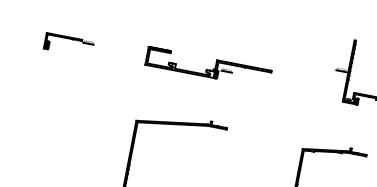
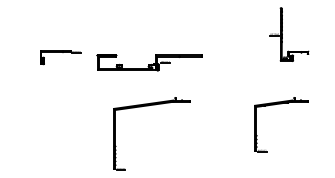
part: (68, 45) -> (60, 57), moved
part: (208, 67) -> (149, 62), moved

